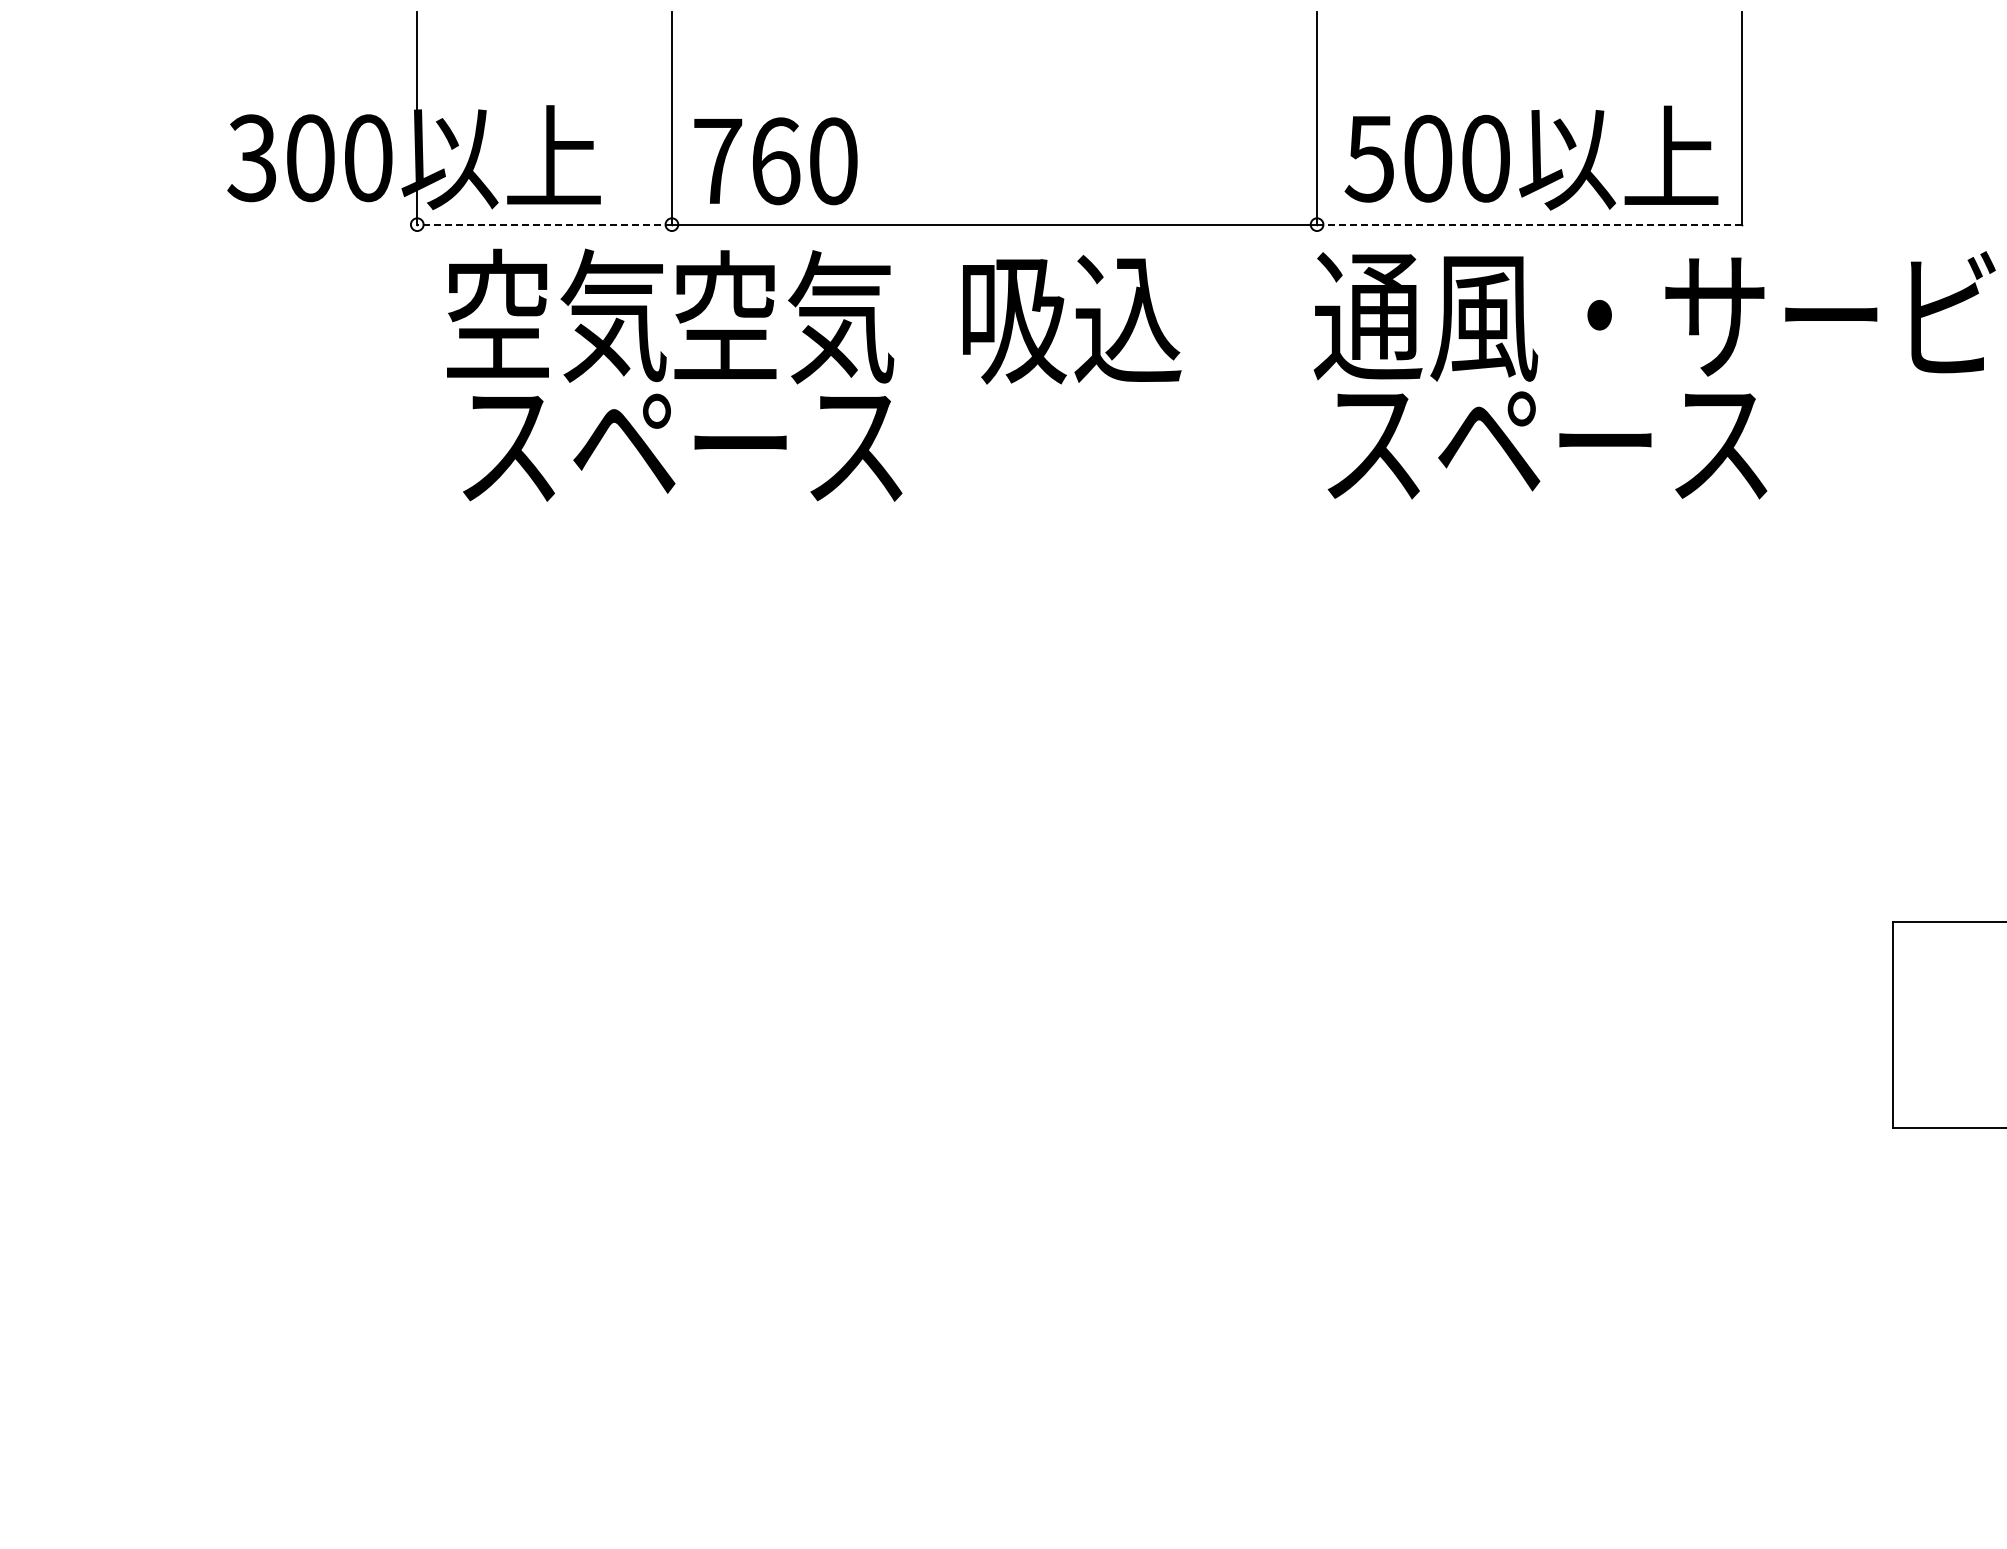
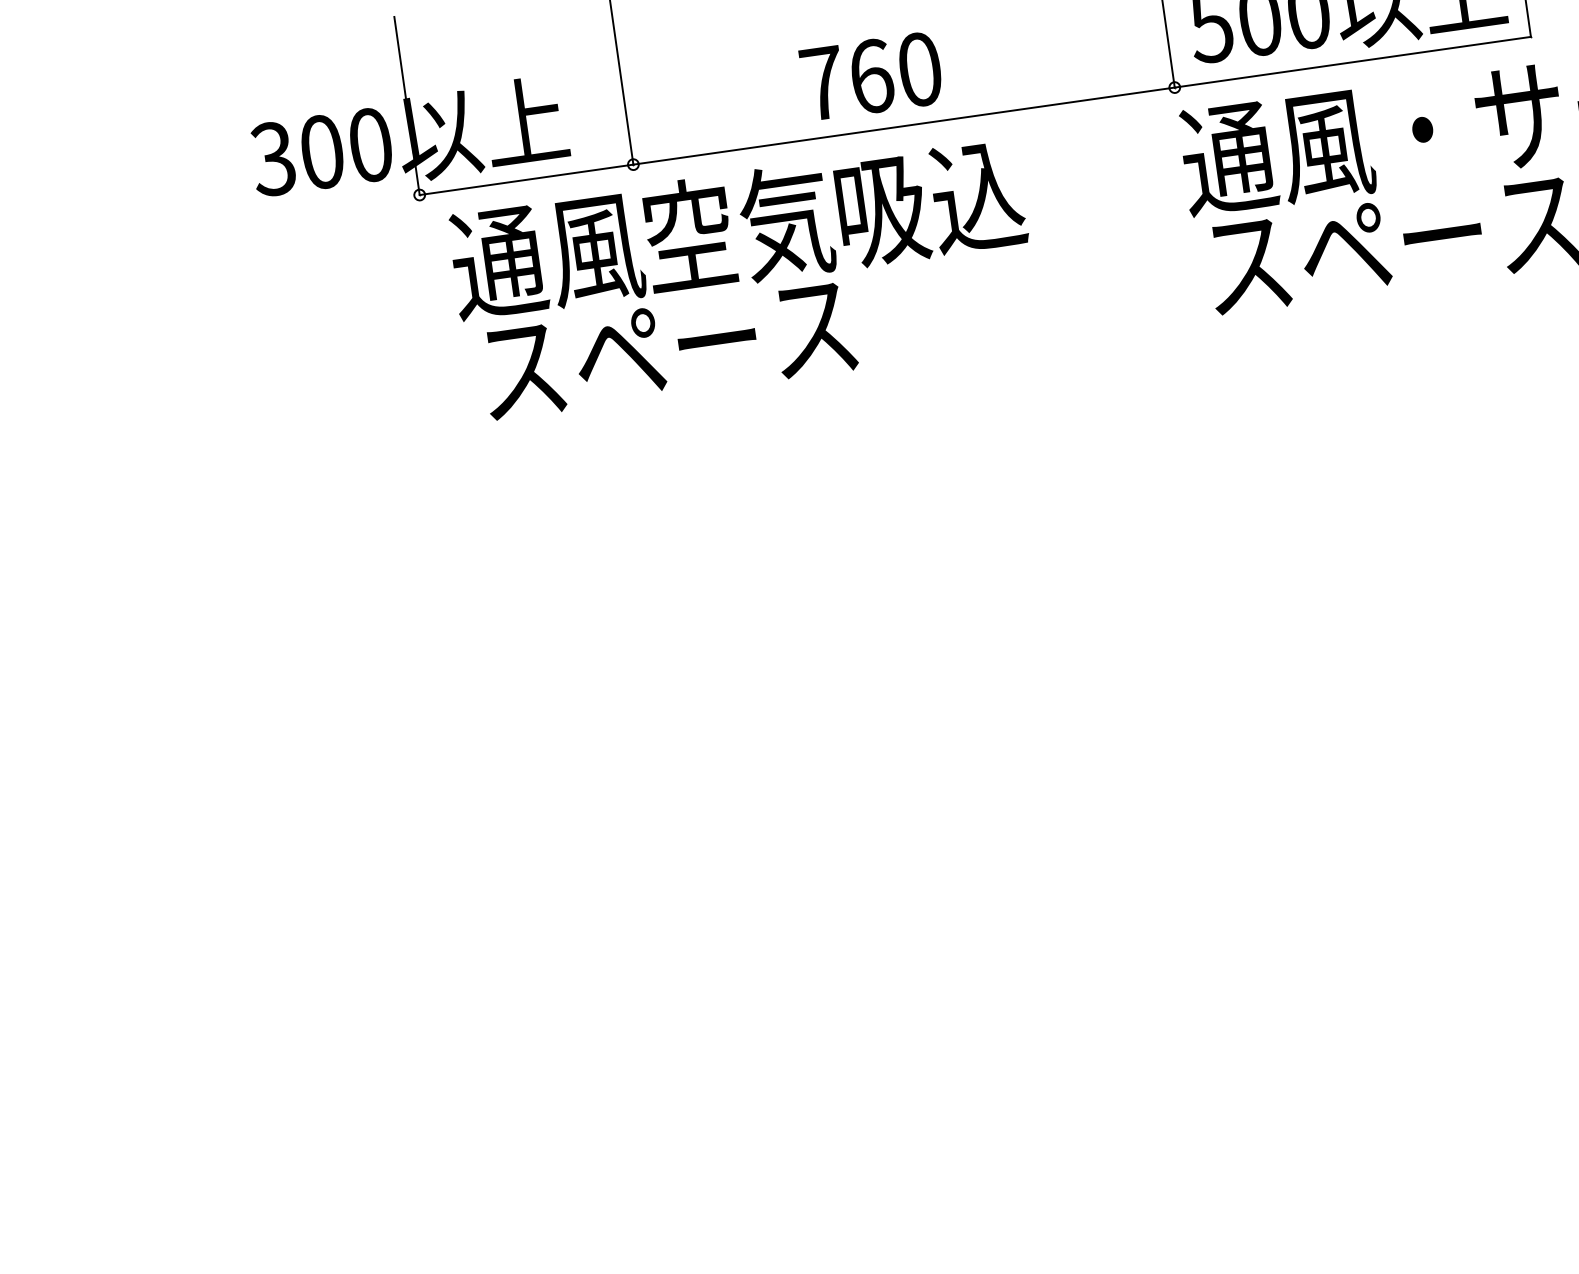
text: (775, 161) -> (871, 76), moved
line: (544, 224) -> (526, 179), dashed -> solid
line: (1529, 224) -> (1352, 62), dashed -> solid
text: (555, 315) -> (546, 254), 空気 -> 通風
text: (1072, 319) -> (931, 203), moved

